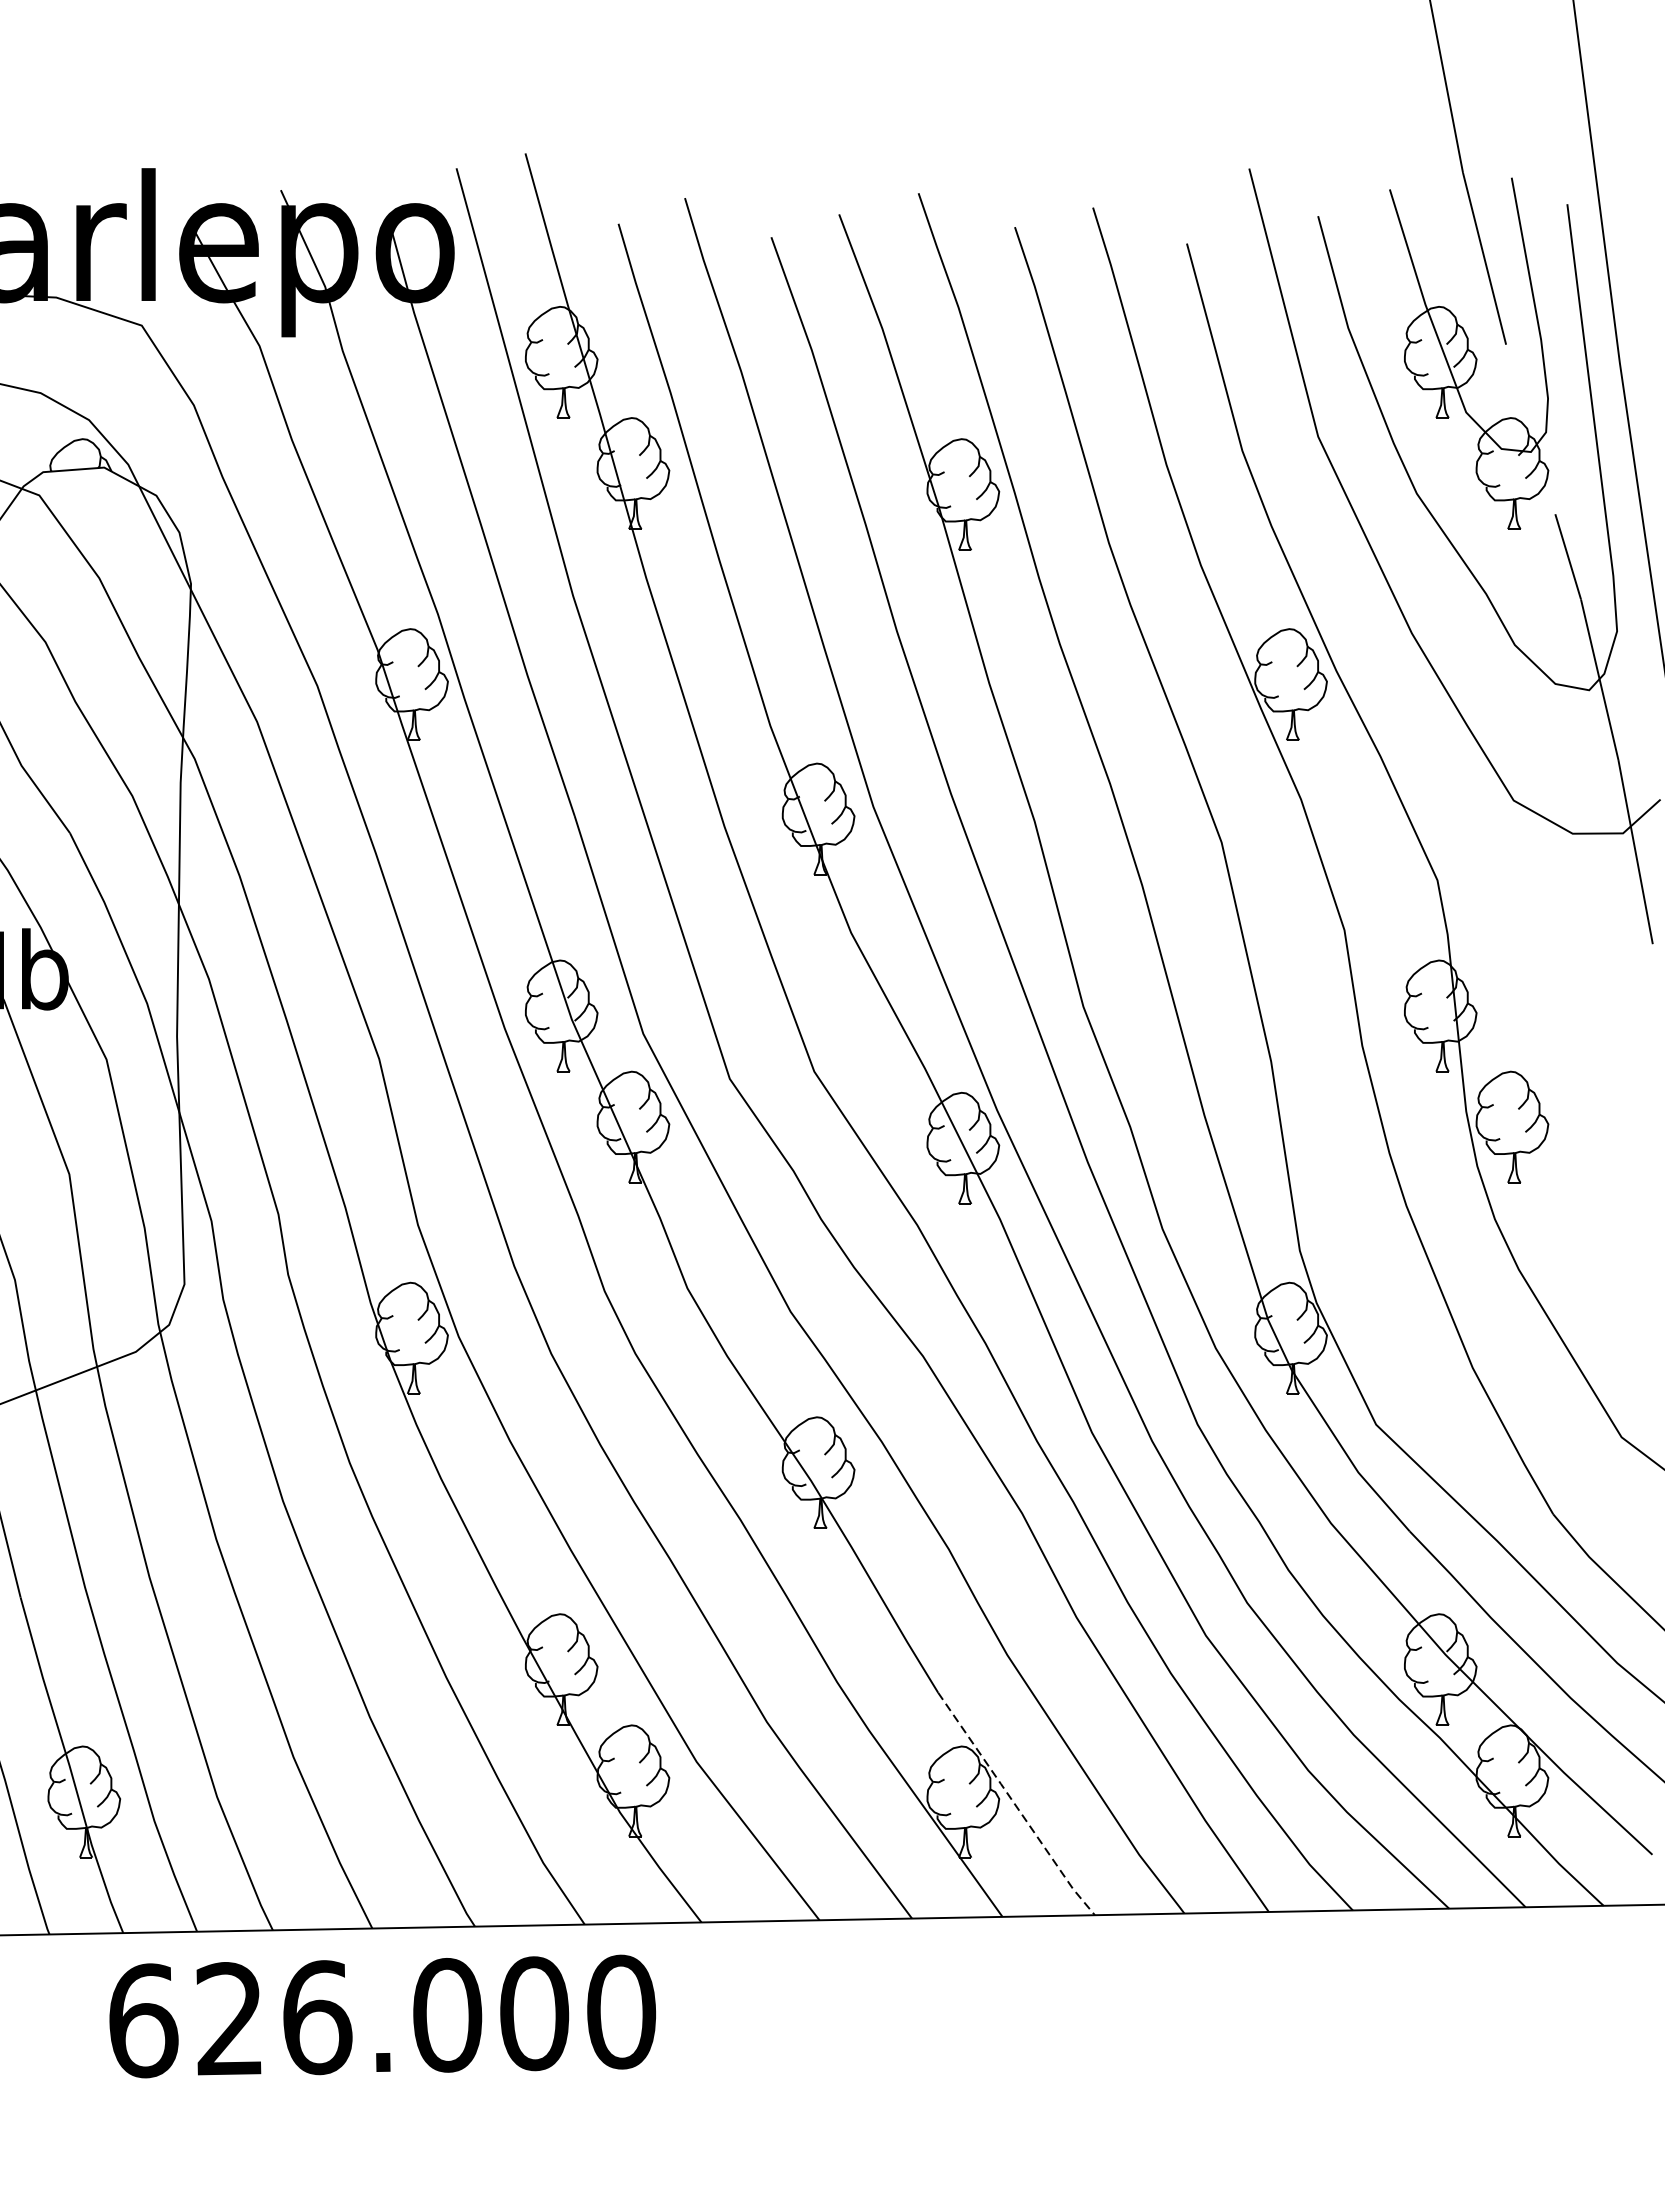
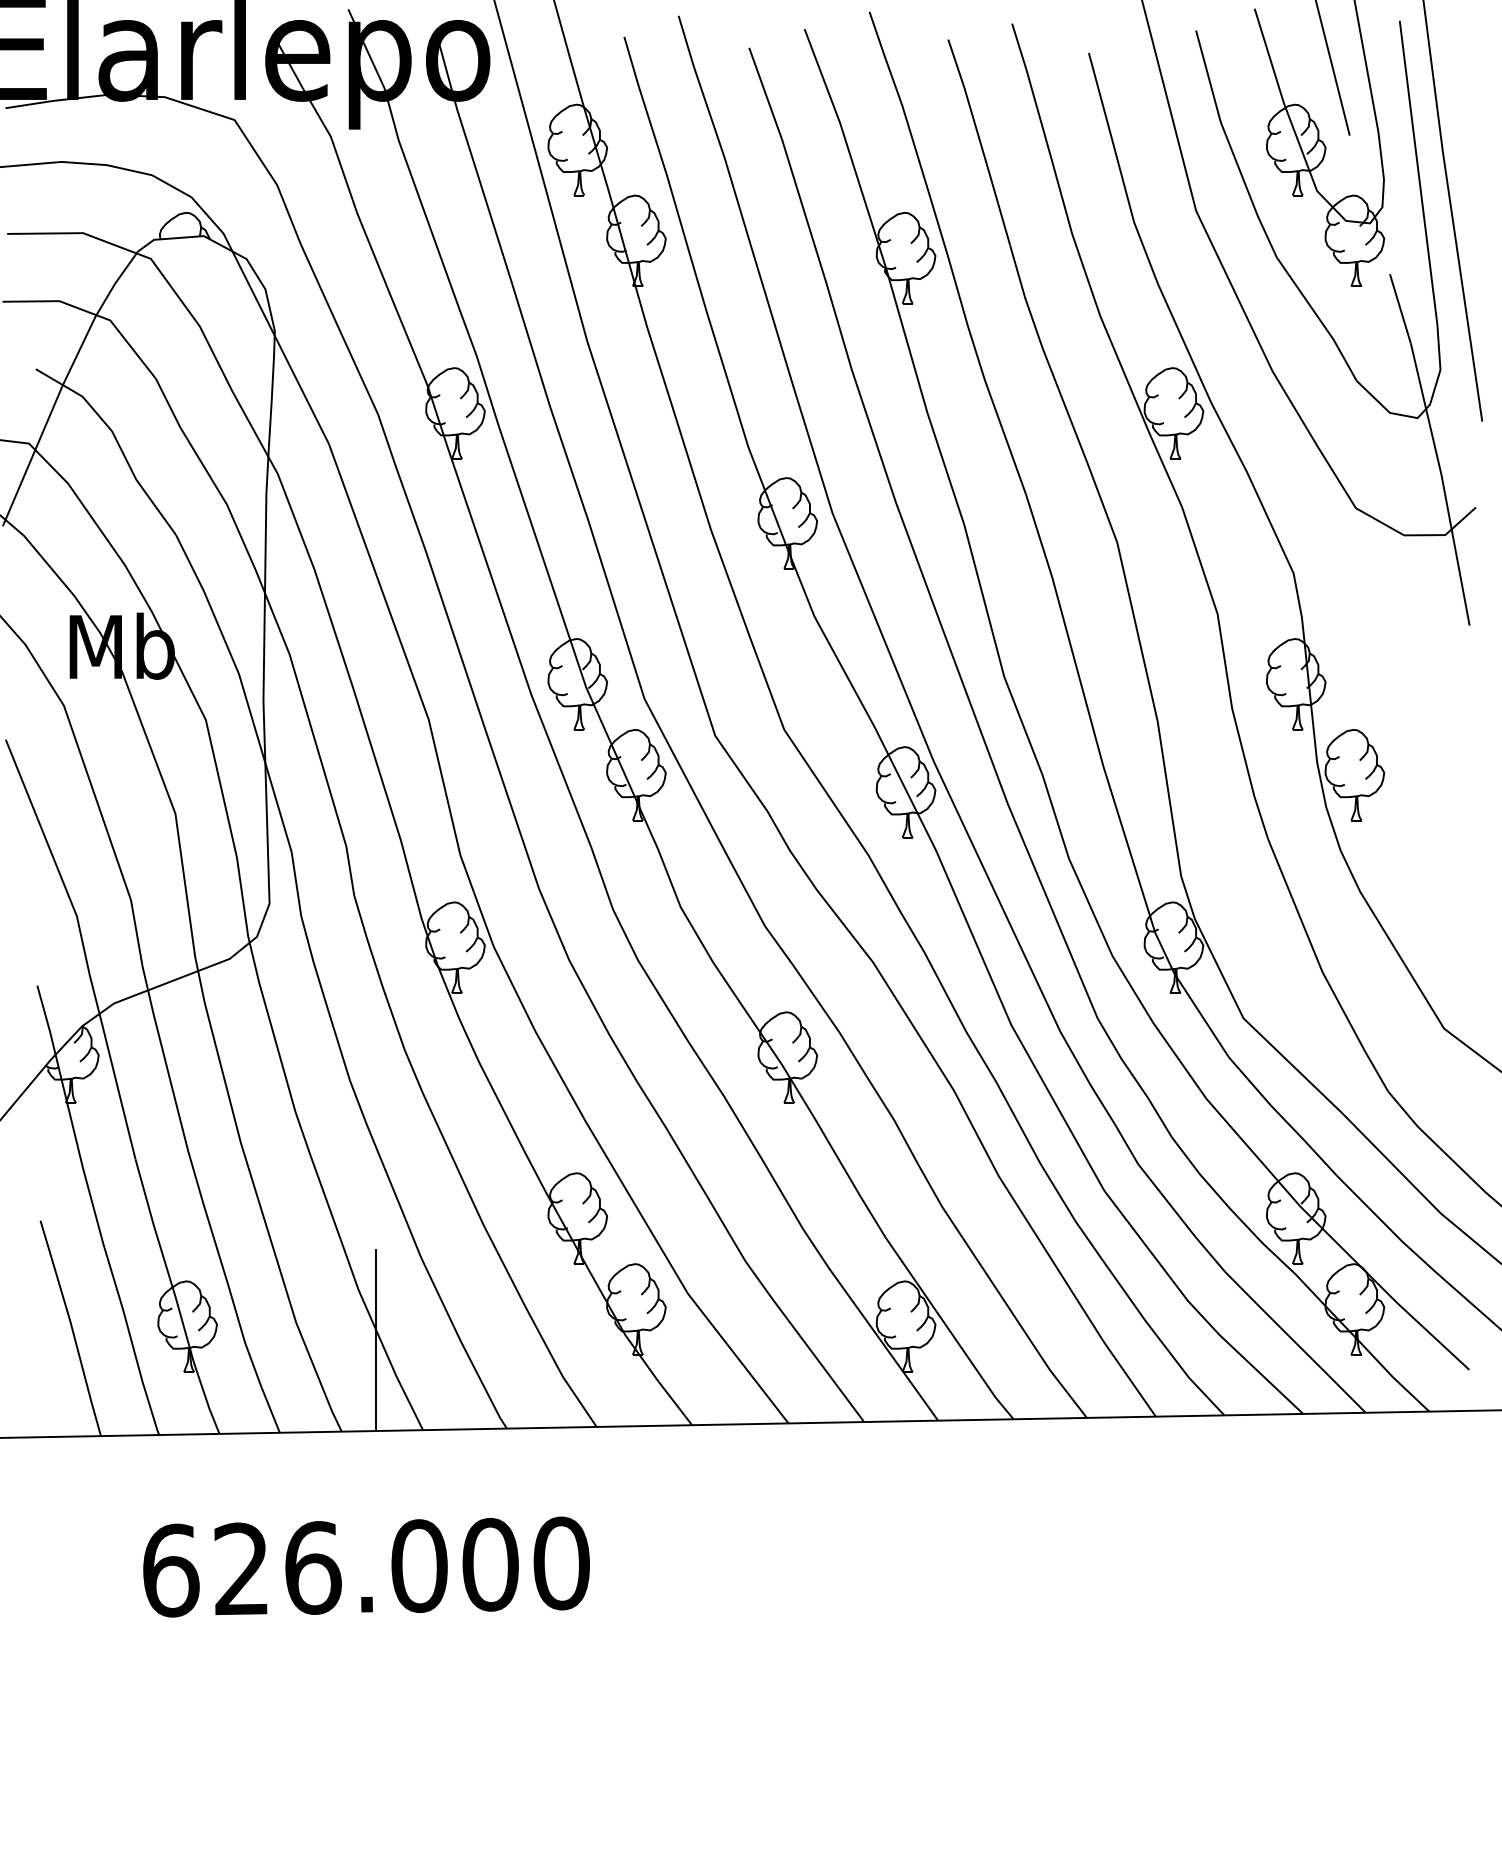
line: (1015, 1805) -> (948, 1329), dashed -> solid
line: (314, 1818) -> (375, 1340), added
text: (382, 2015) -> (366, 1566), moved

